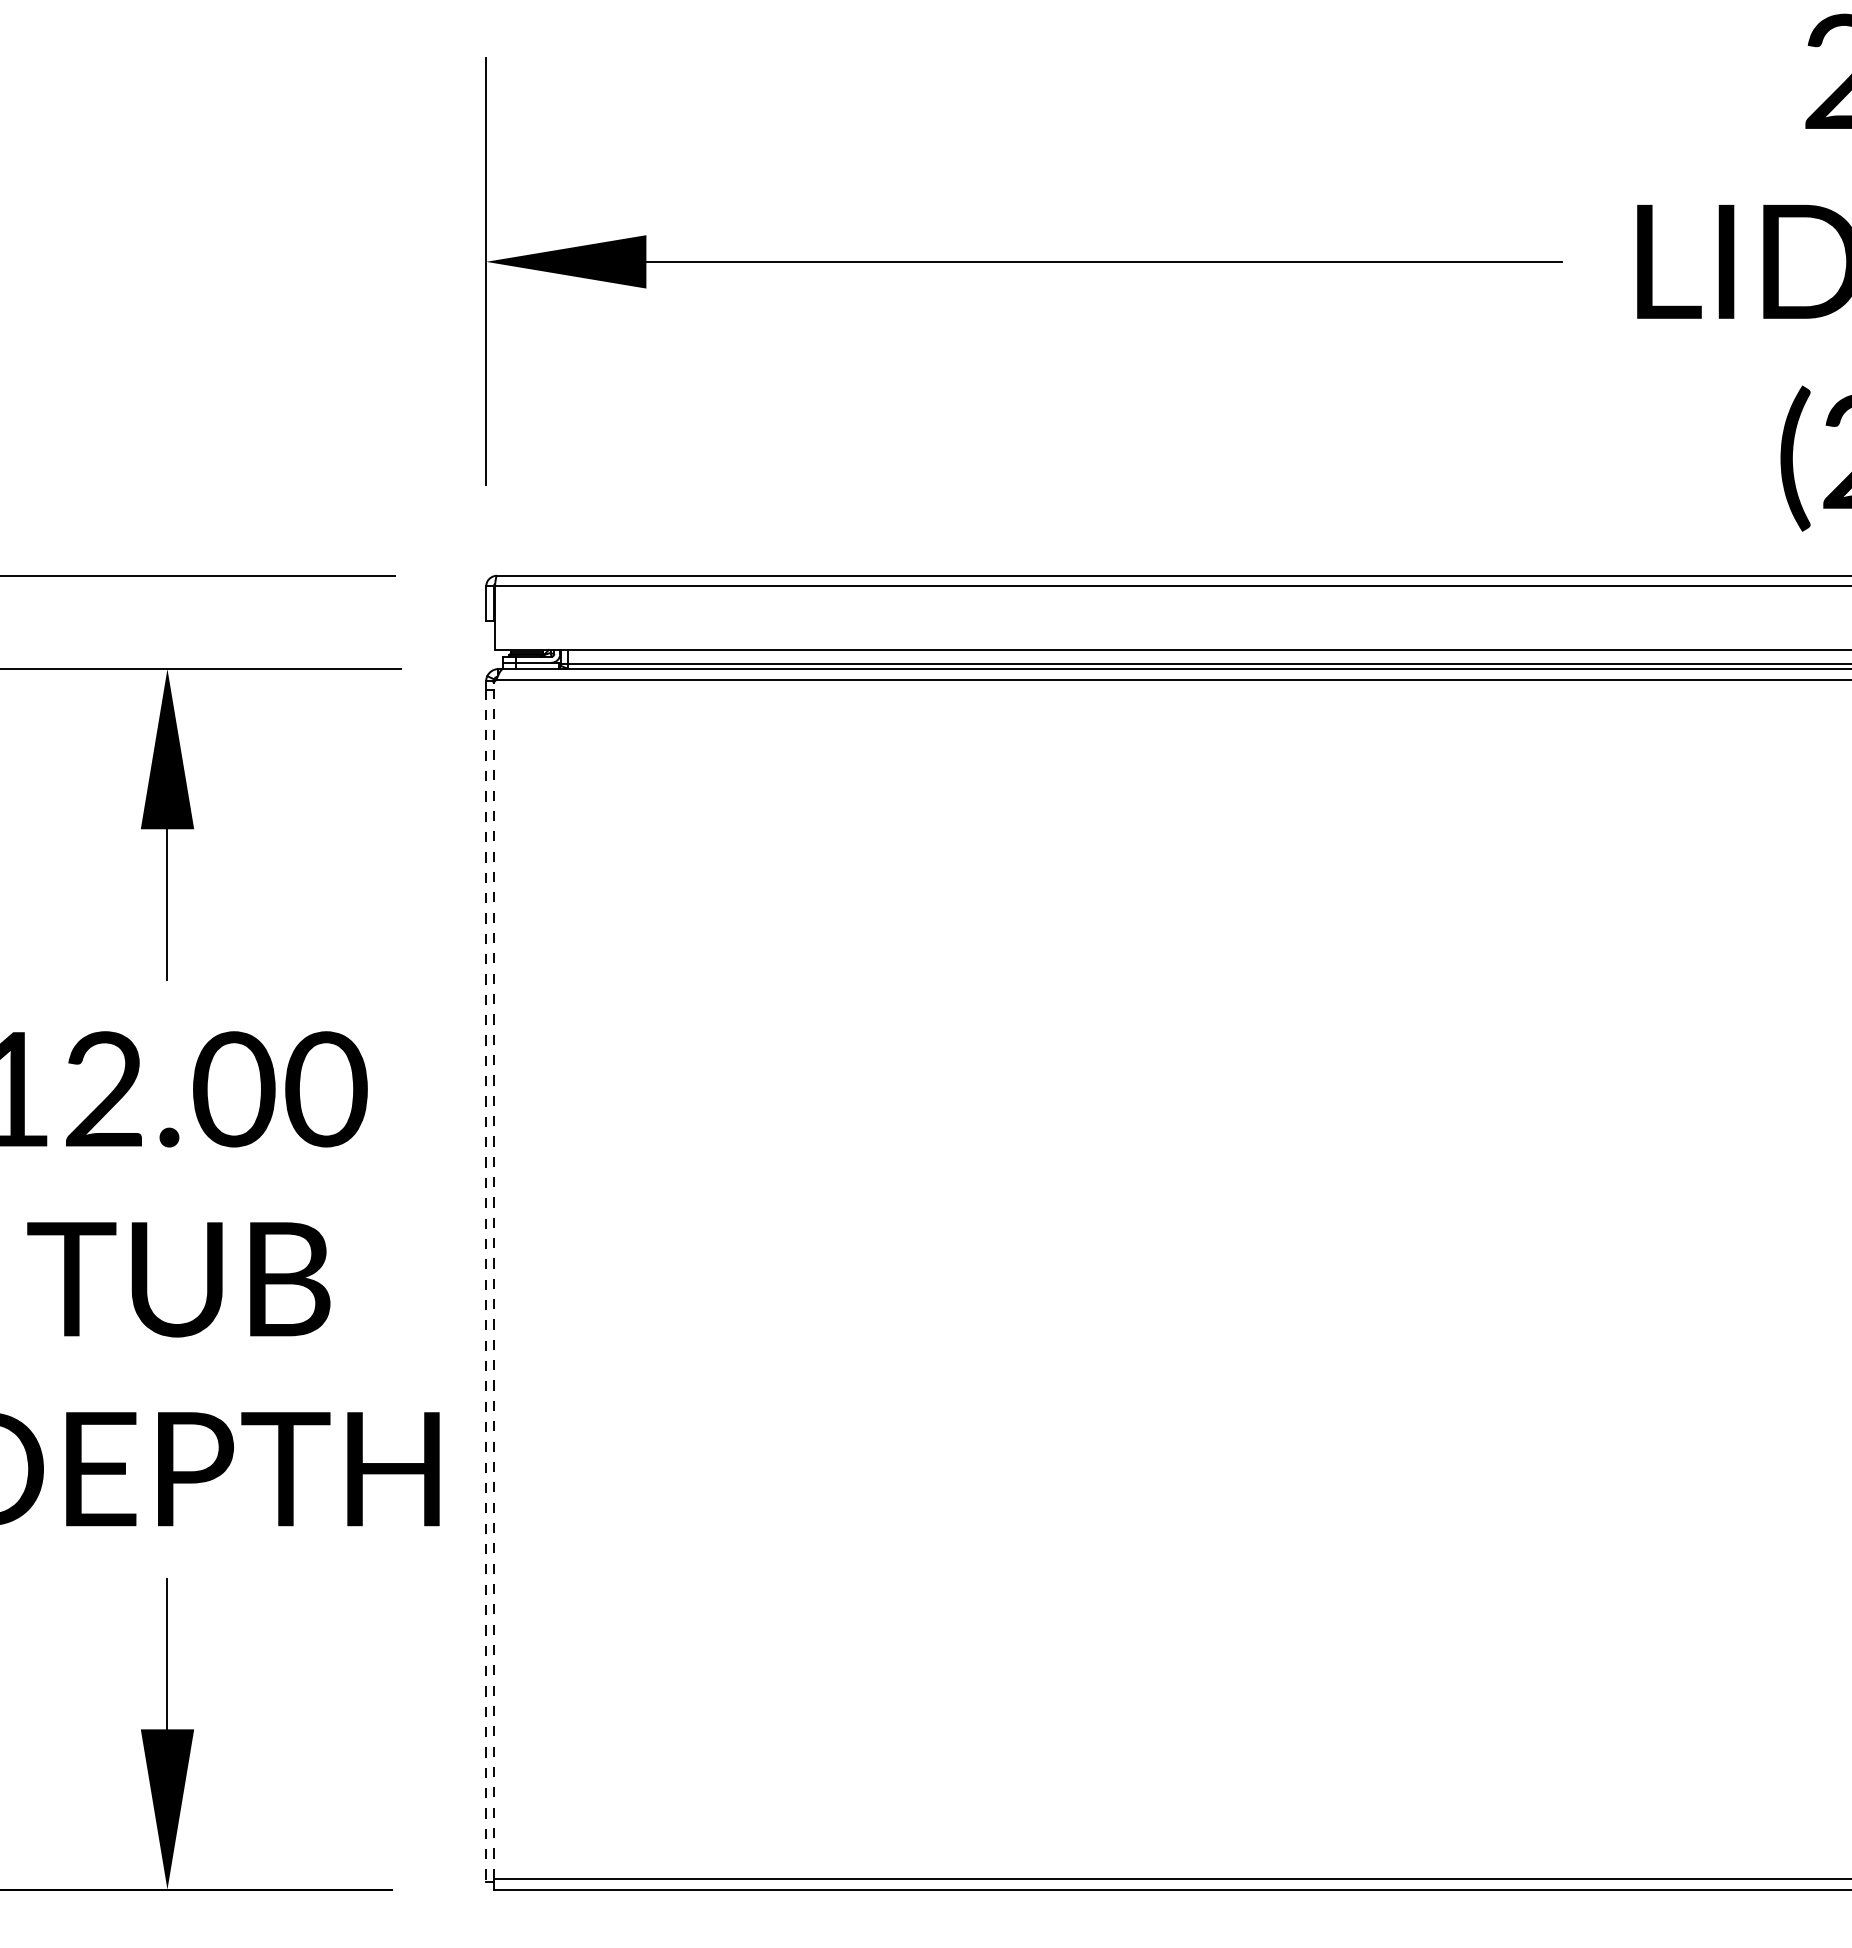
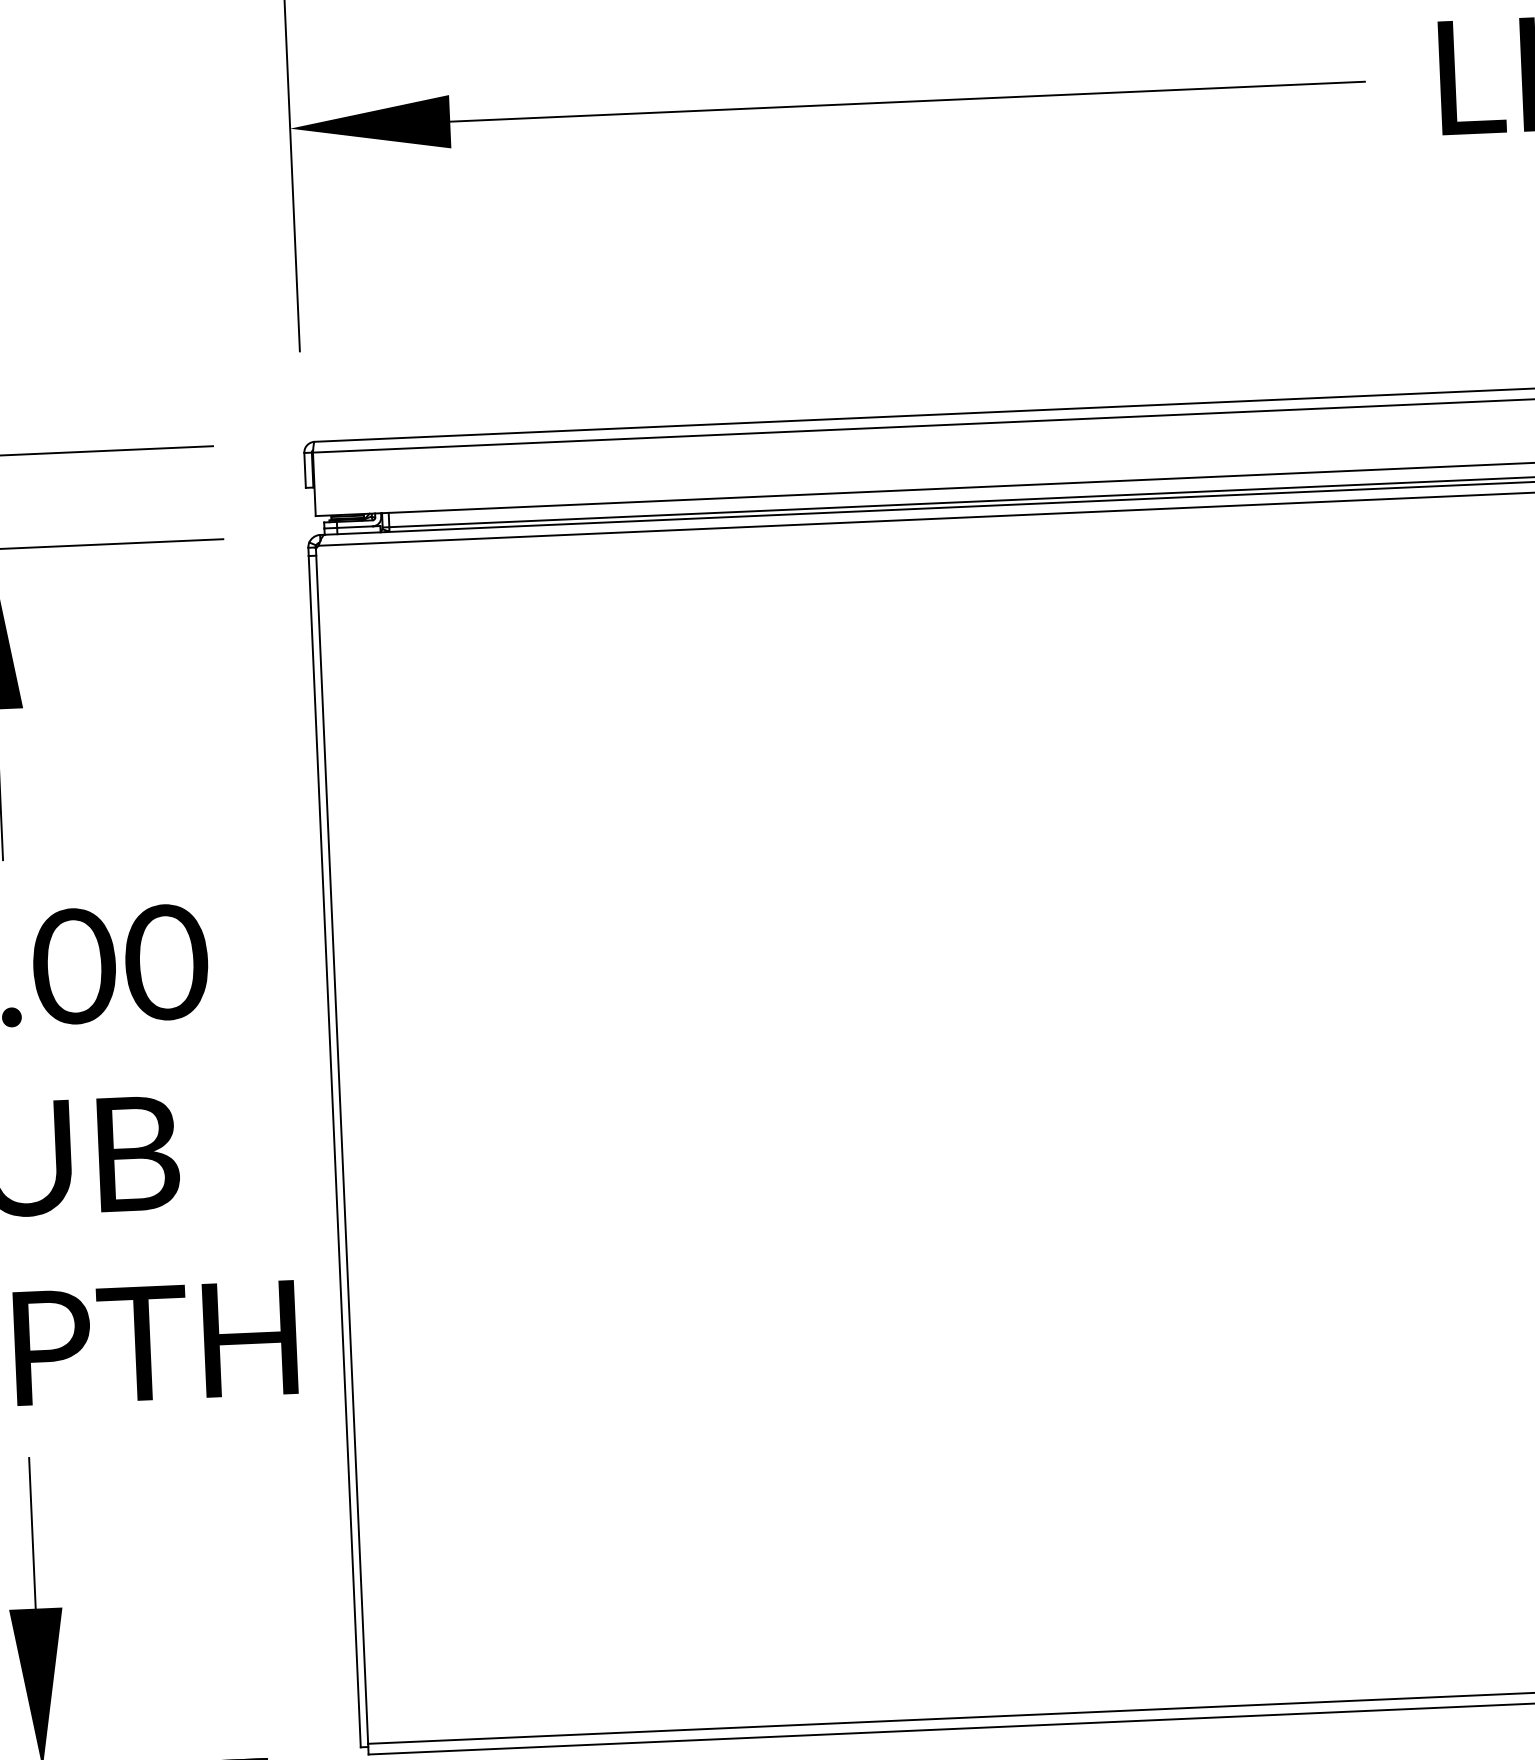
line: (493, 1280) -> (341, 1146), dashed -> solid
line: (486, 1286) -> (335, 1152), dashed -> solid

